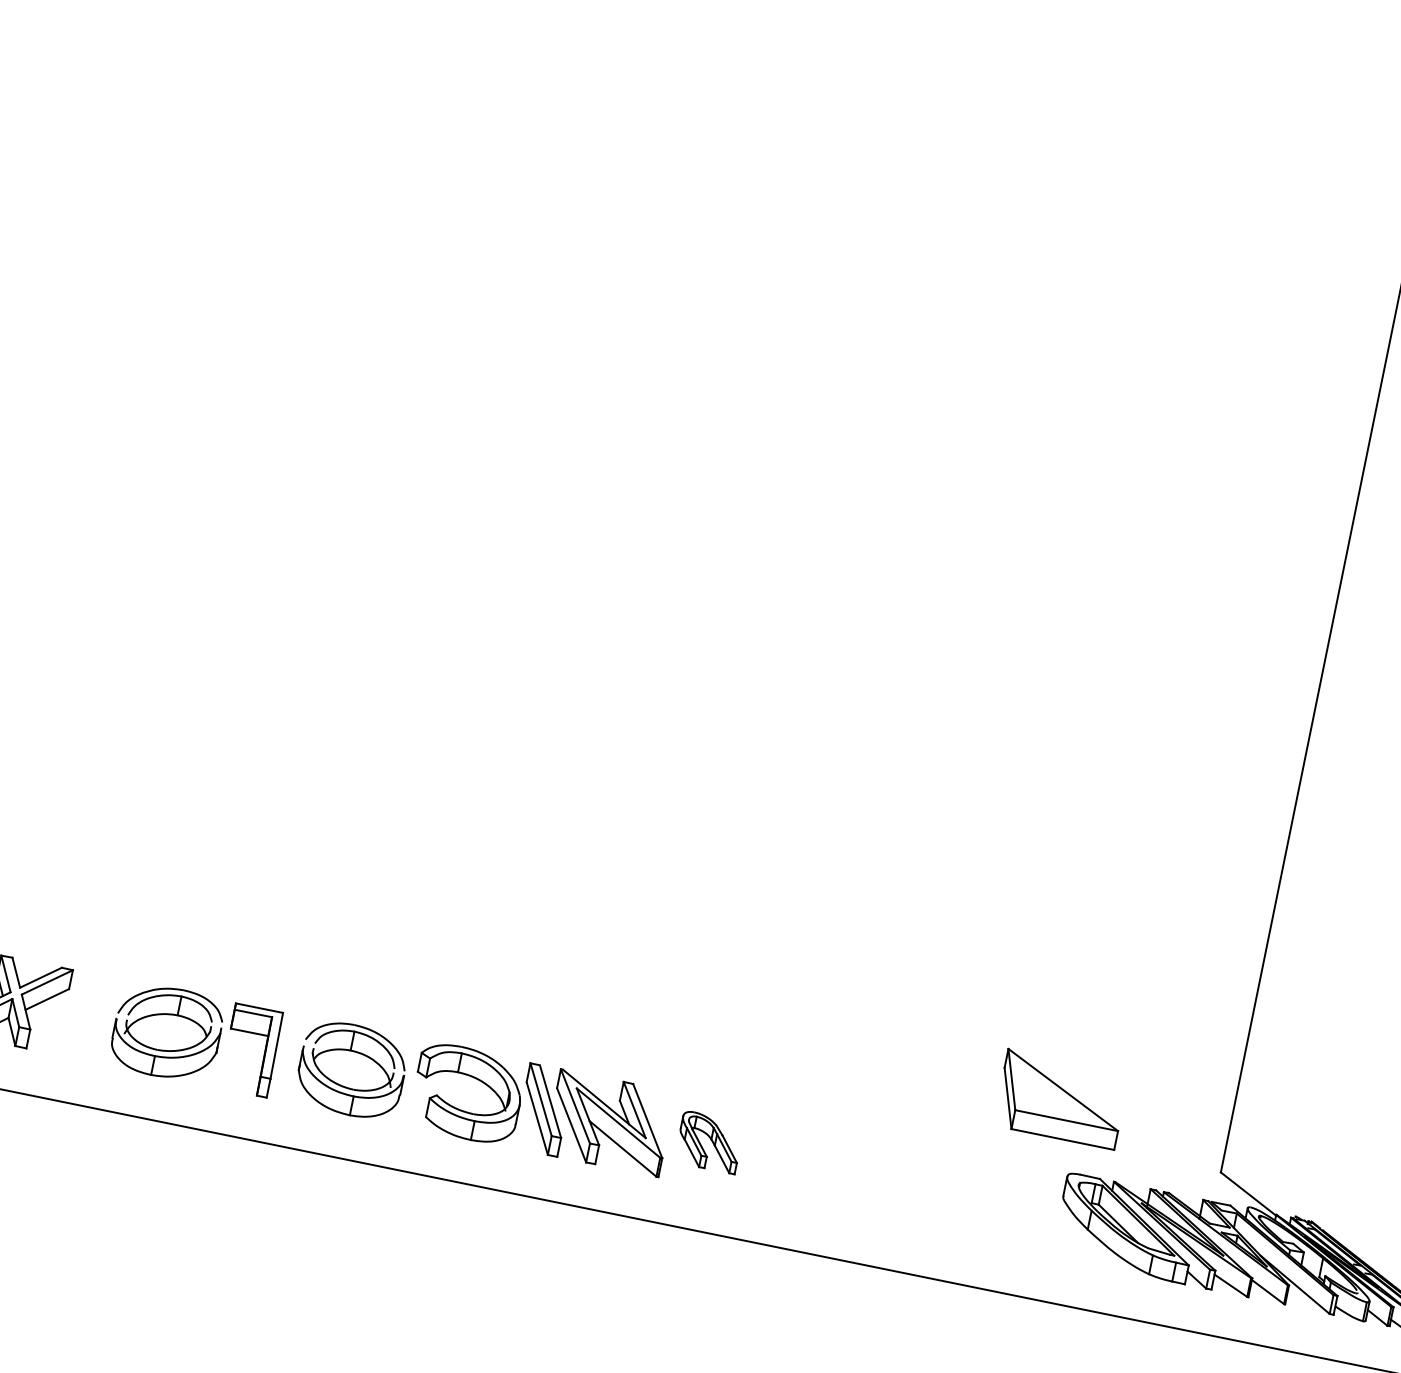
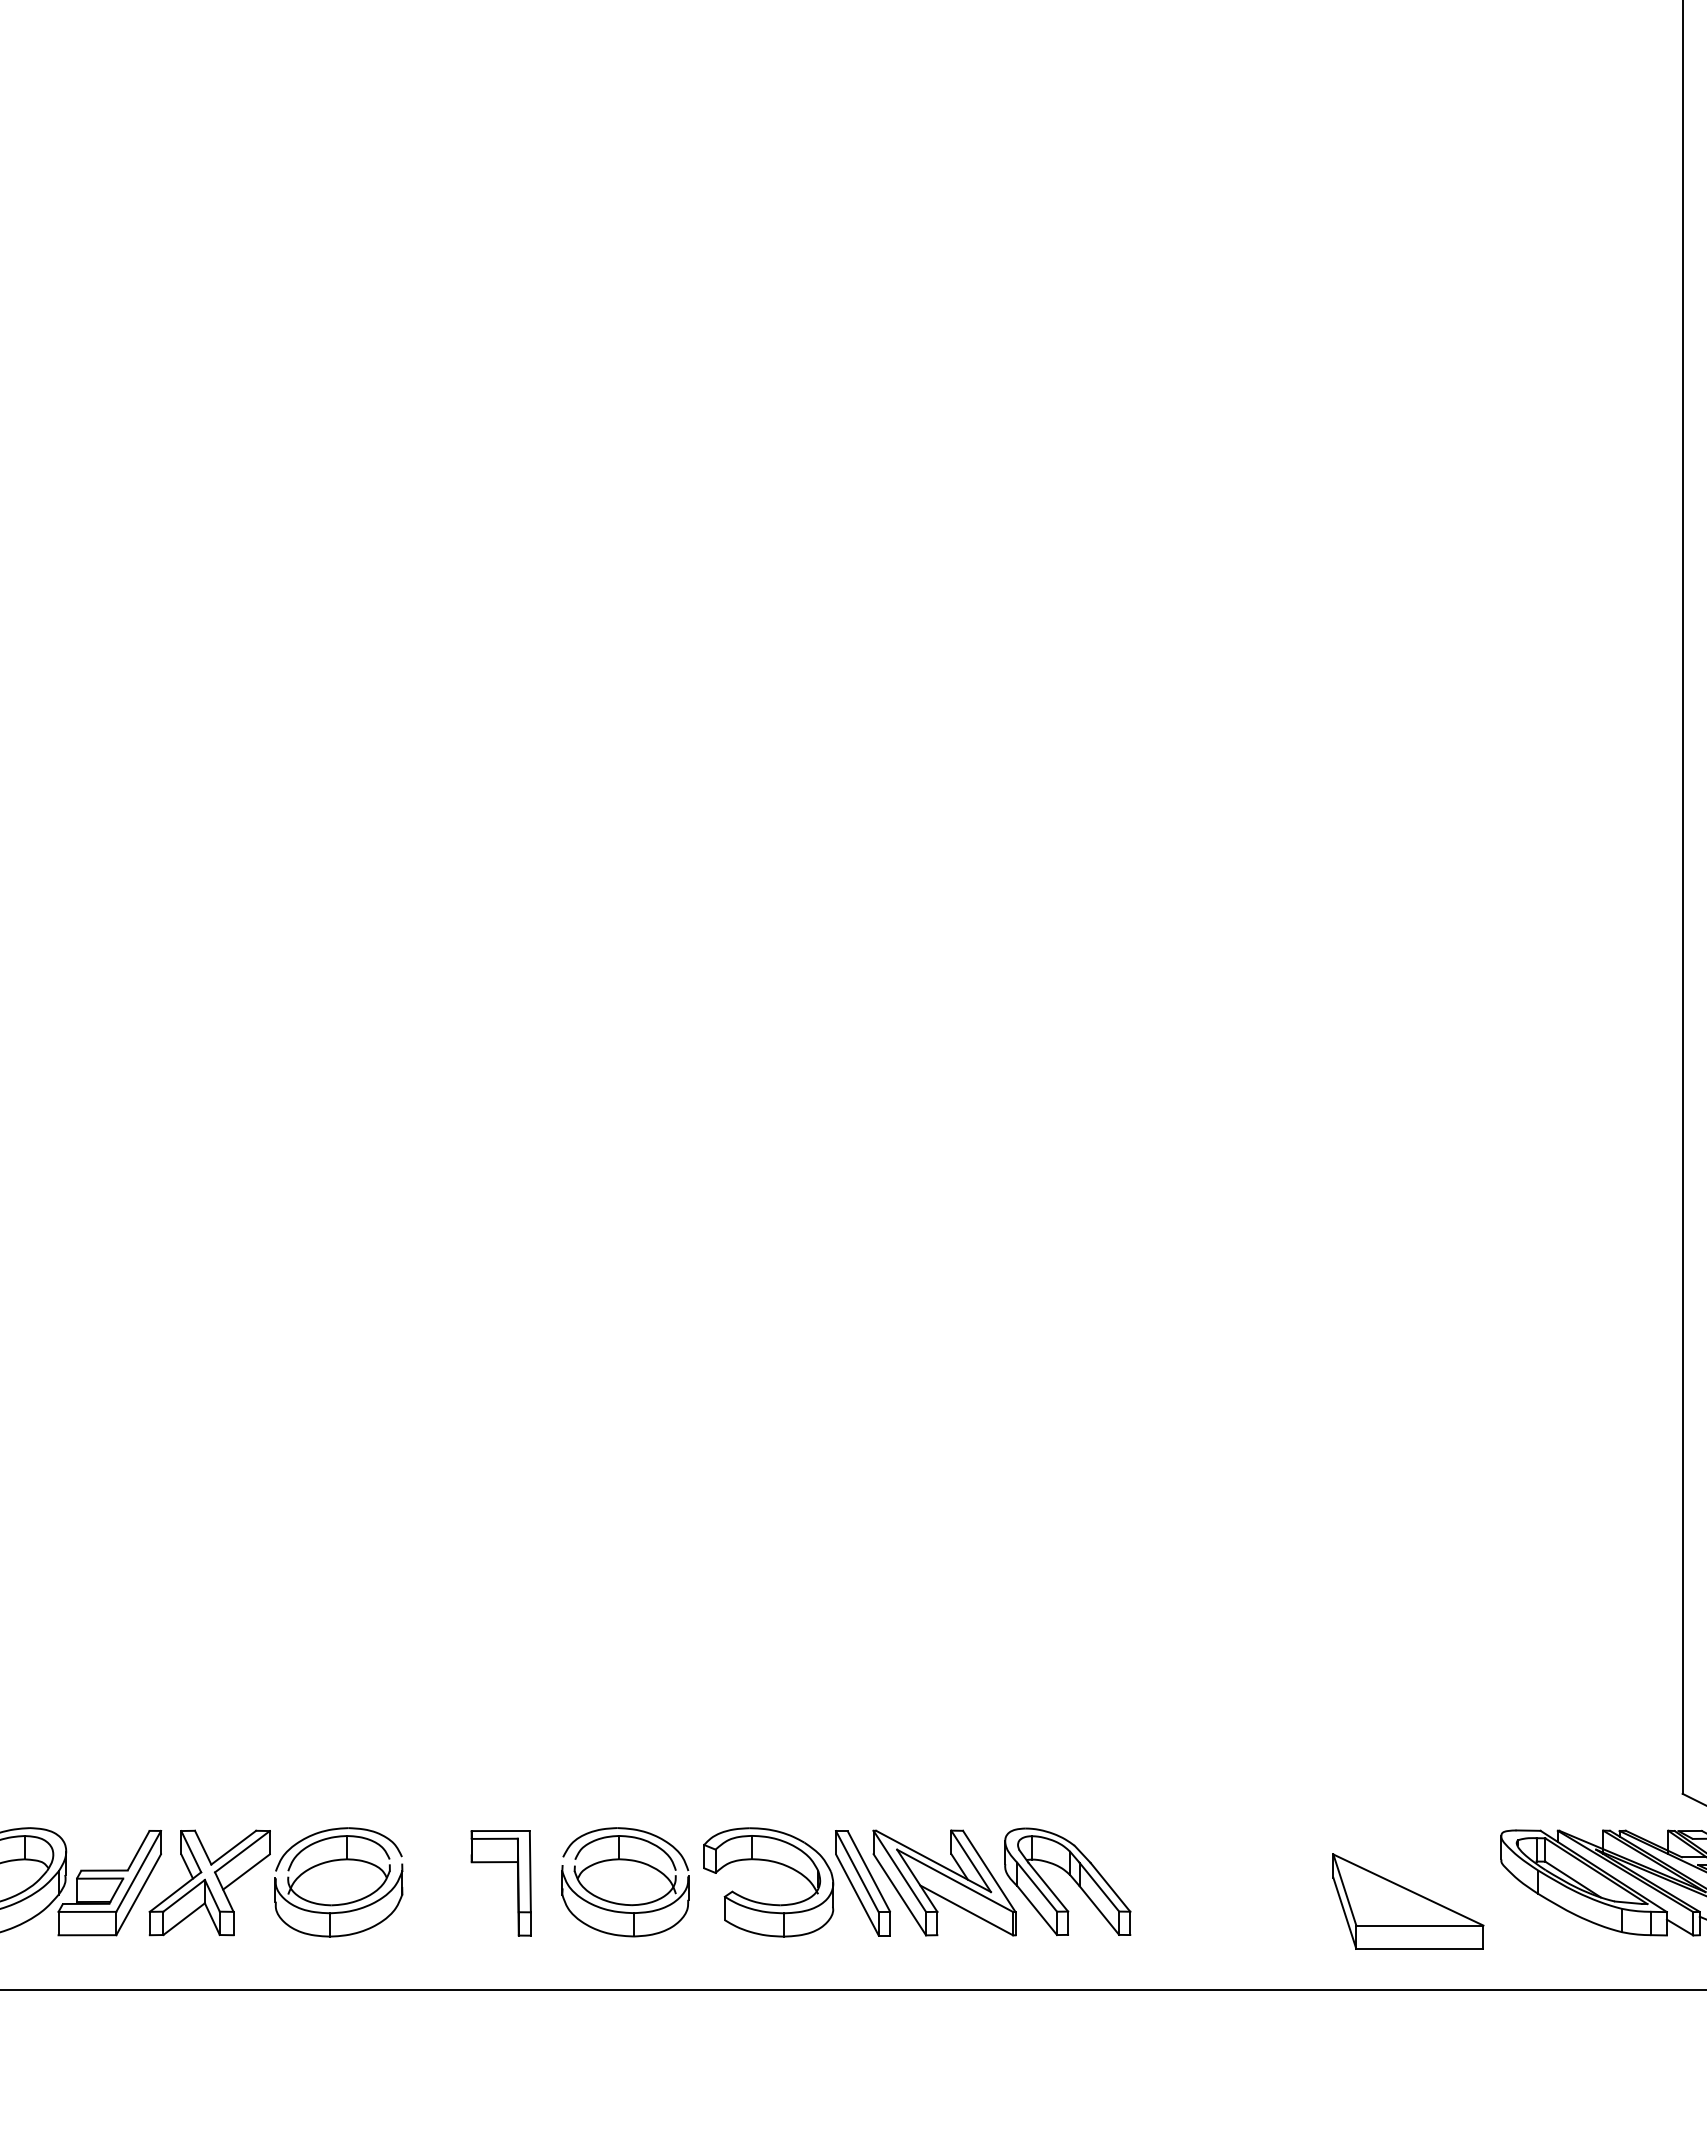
part: (166, 1032) -> (338, 1882), moved
part: (1061, 1099) -> (1408, 1901), moved
part: (709, 1142) -> (1067, 1881), size x1.67

